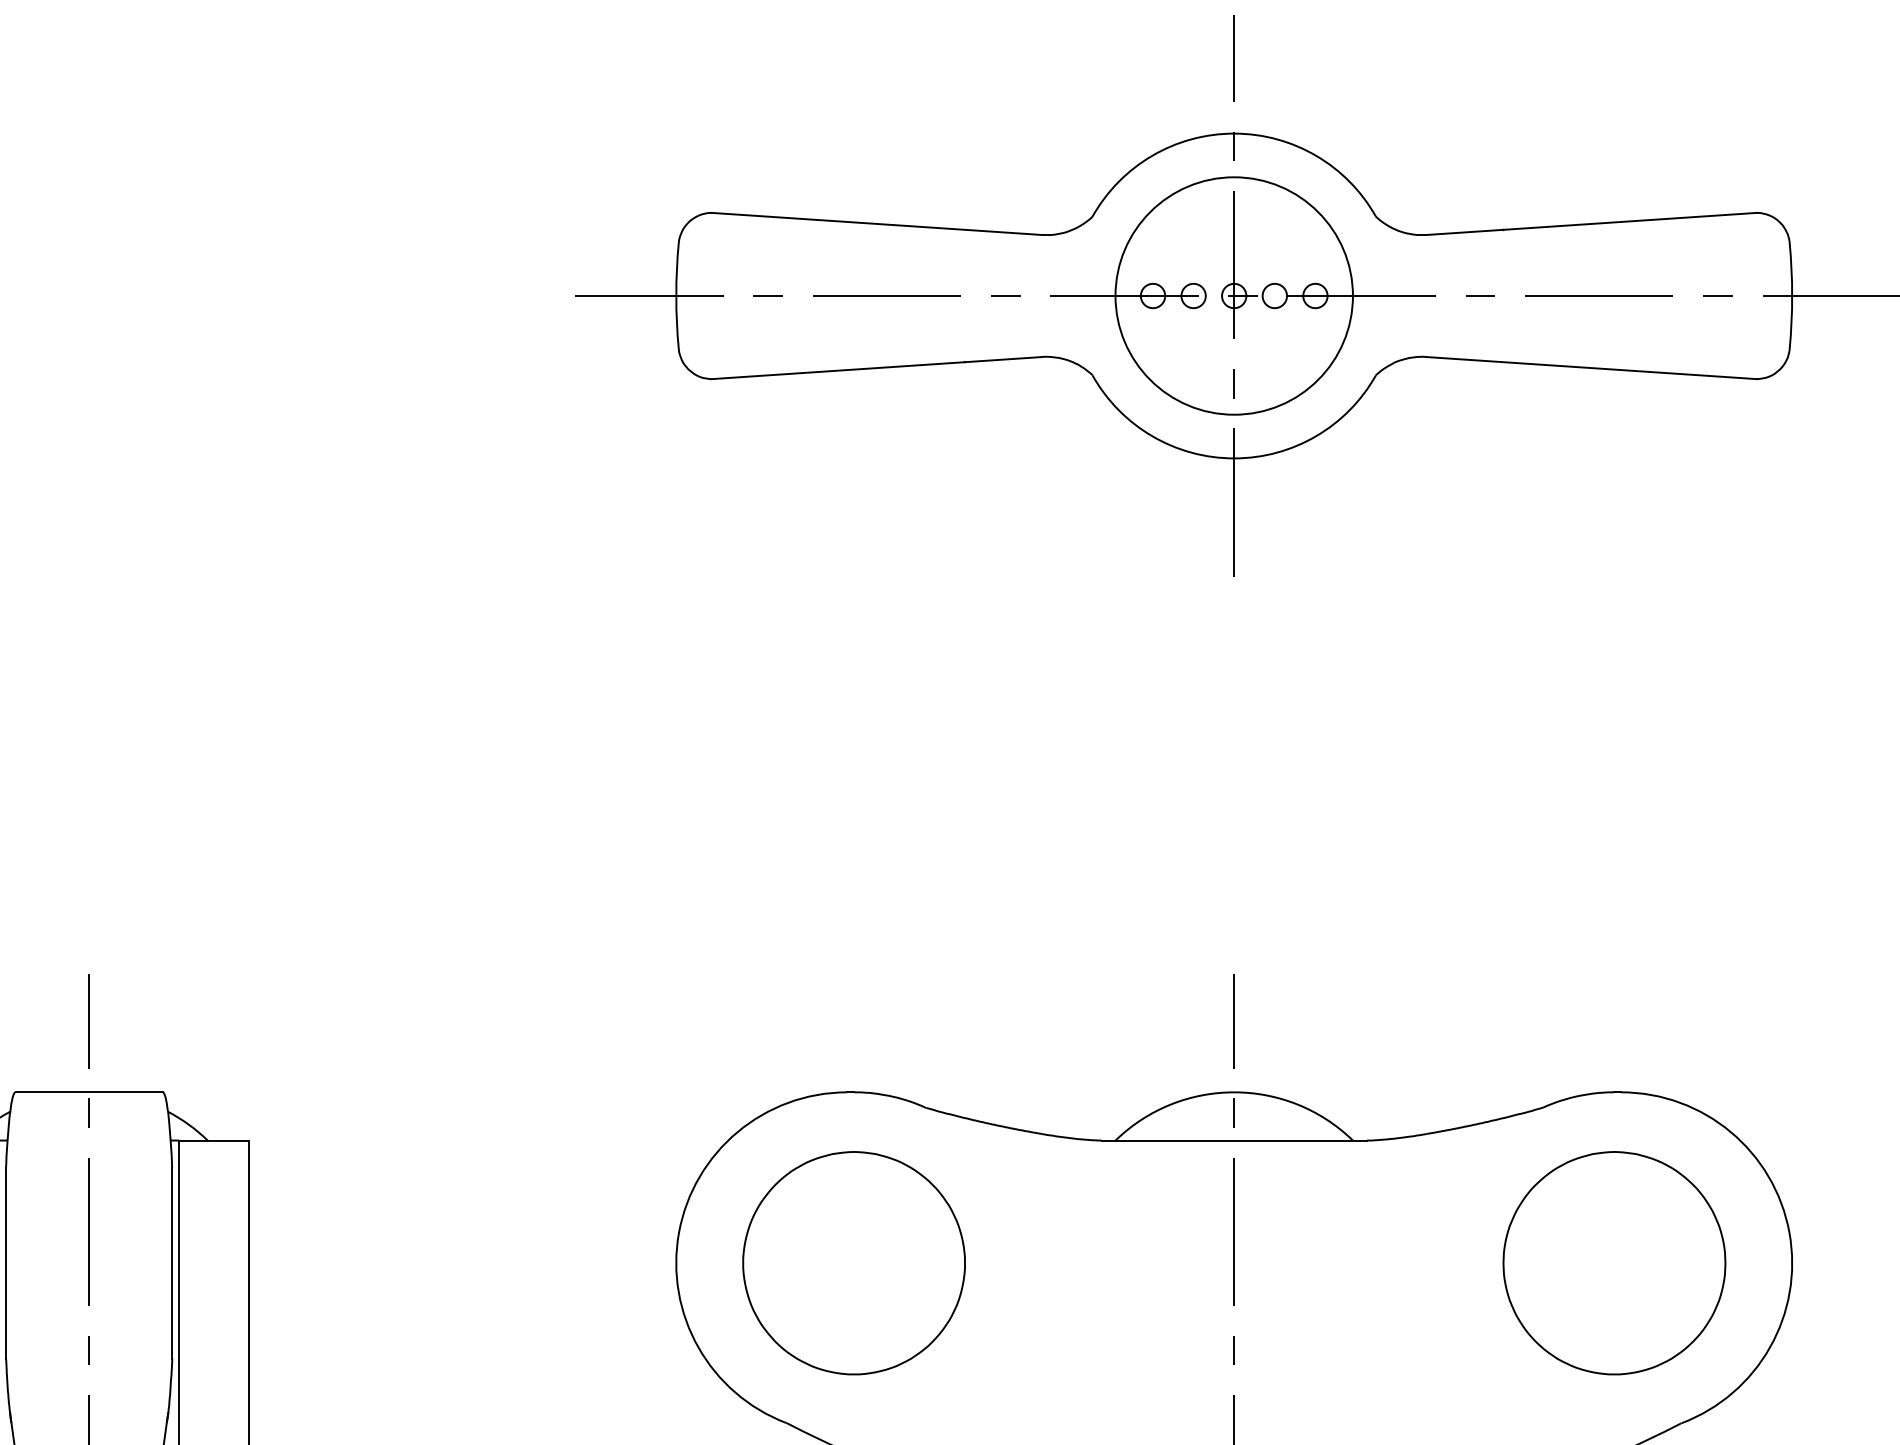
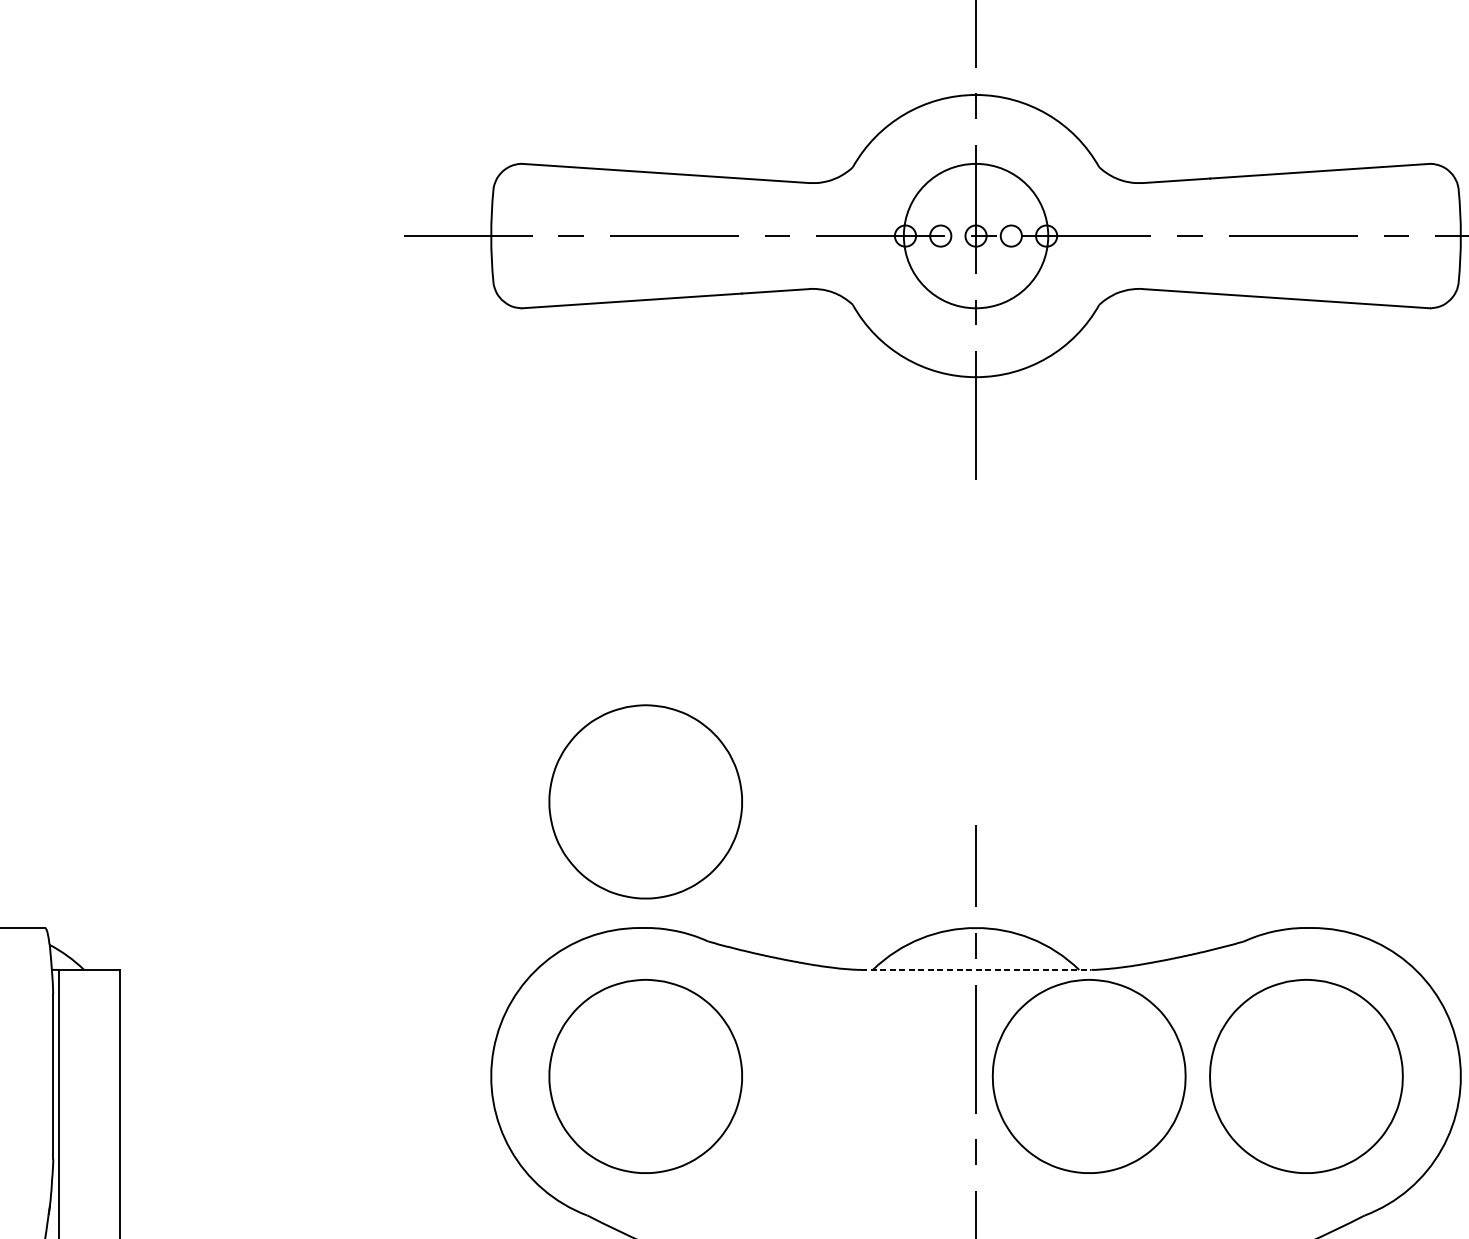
circle: (1233, 295) -> (975, 235), size x0.7
part: (853, 947) -> (645, 802), added
line: (1234, 1140) -> (976, 969), solid -> dashed
part: (1364, 1263) -> (1089, 1076), added

